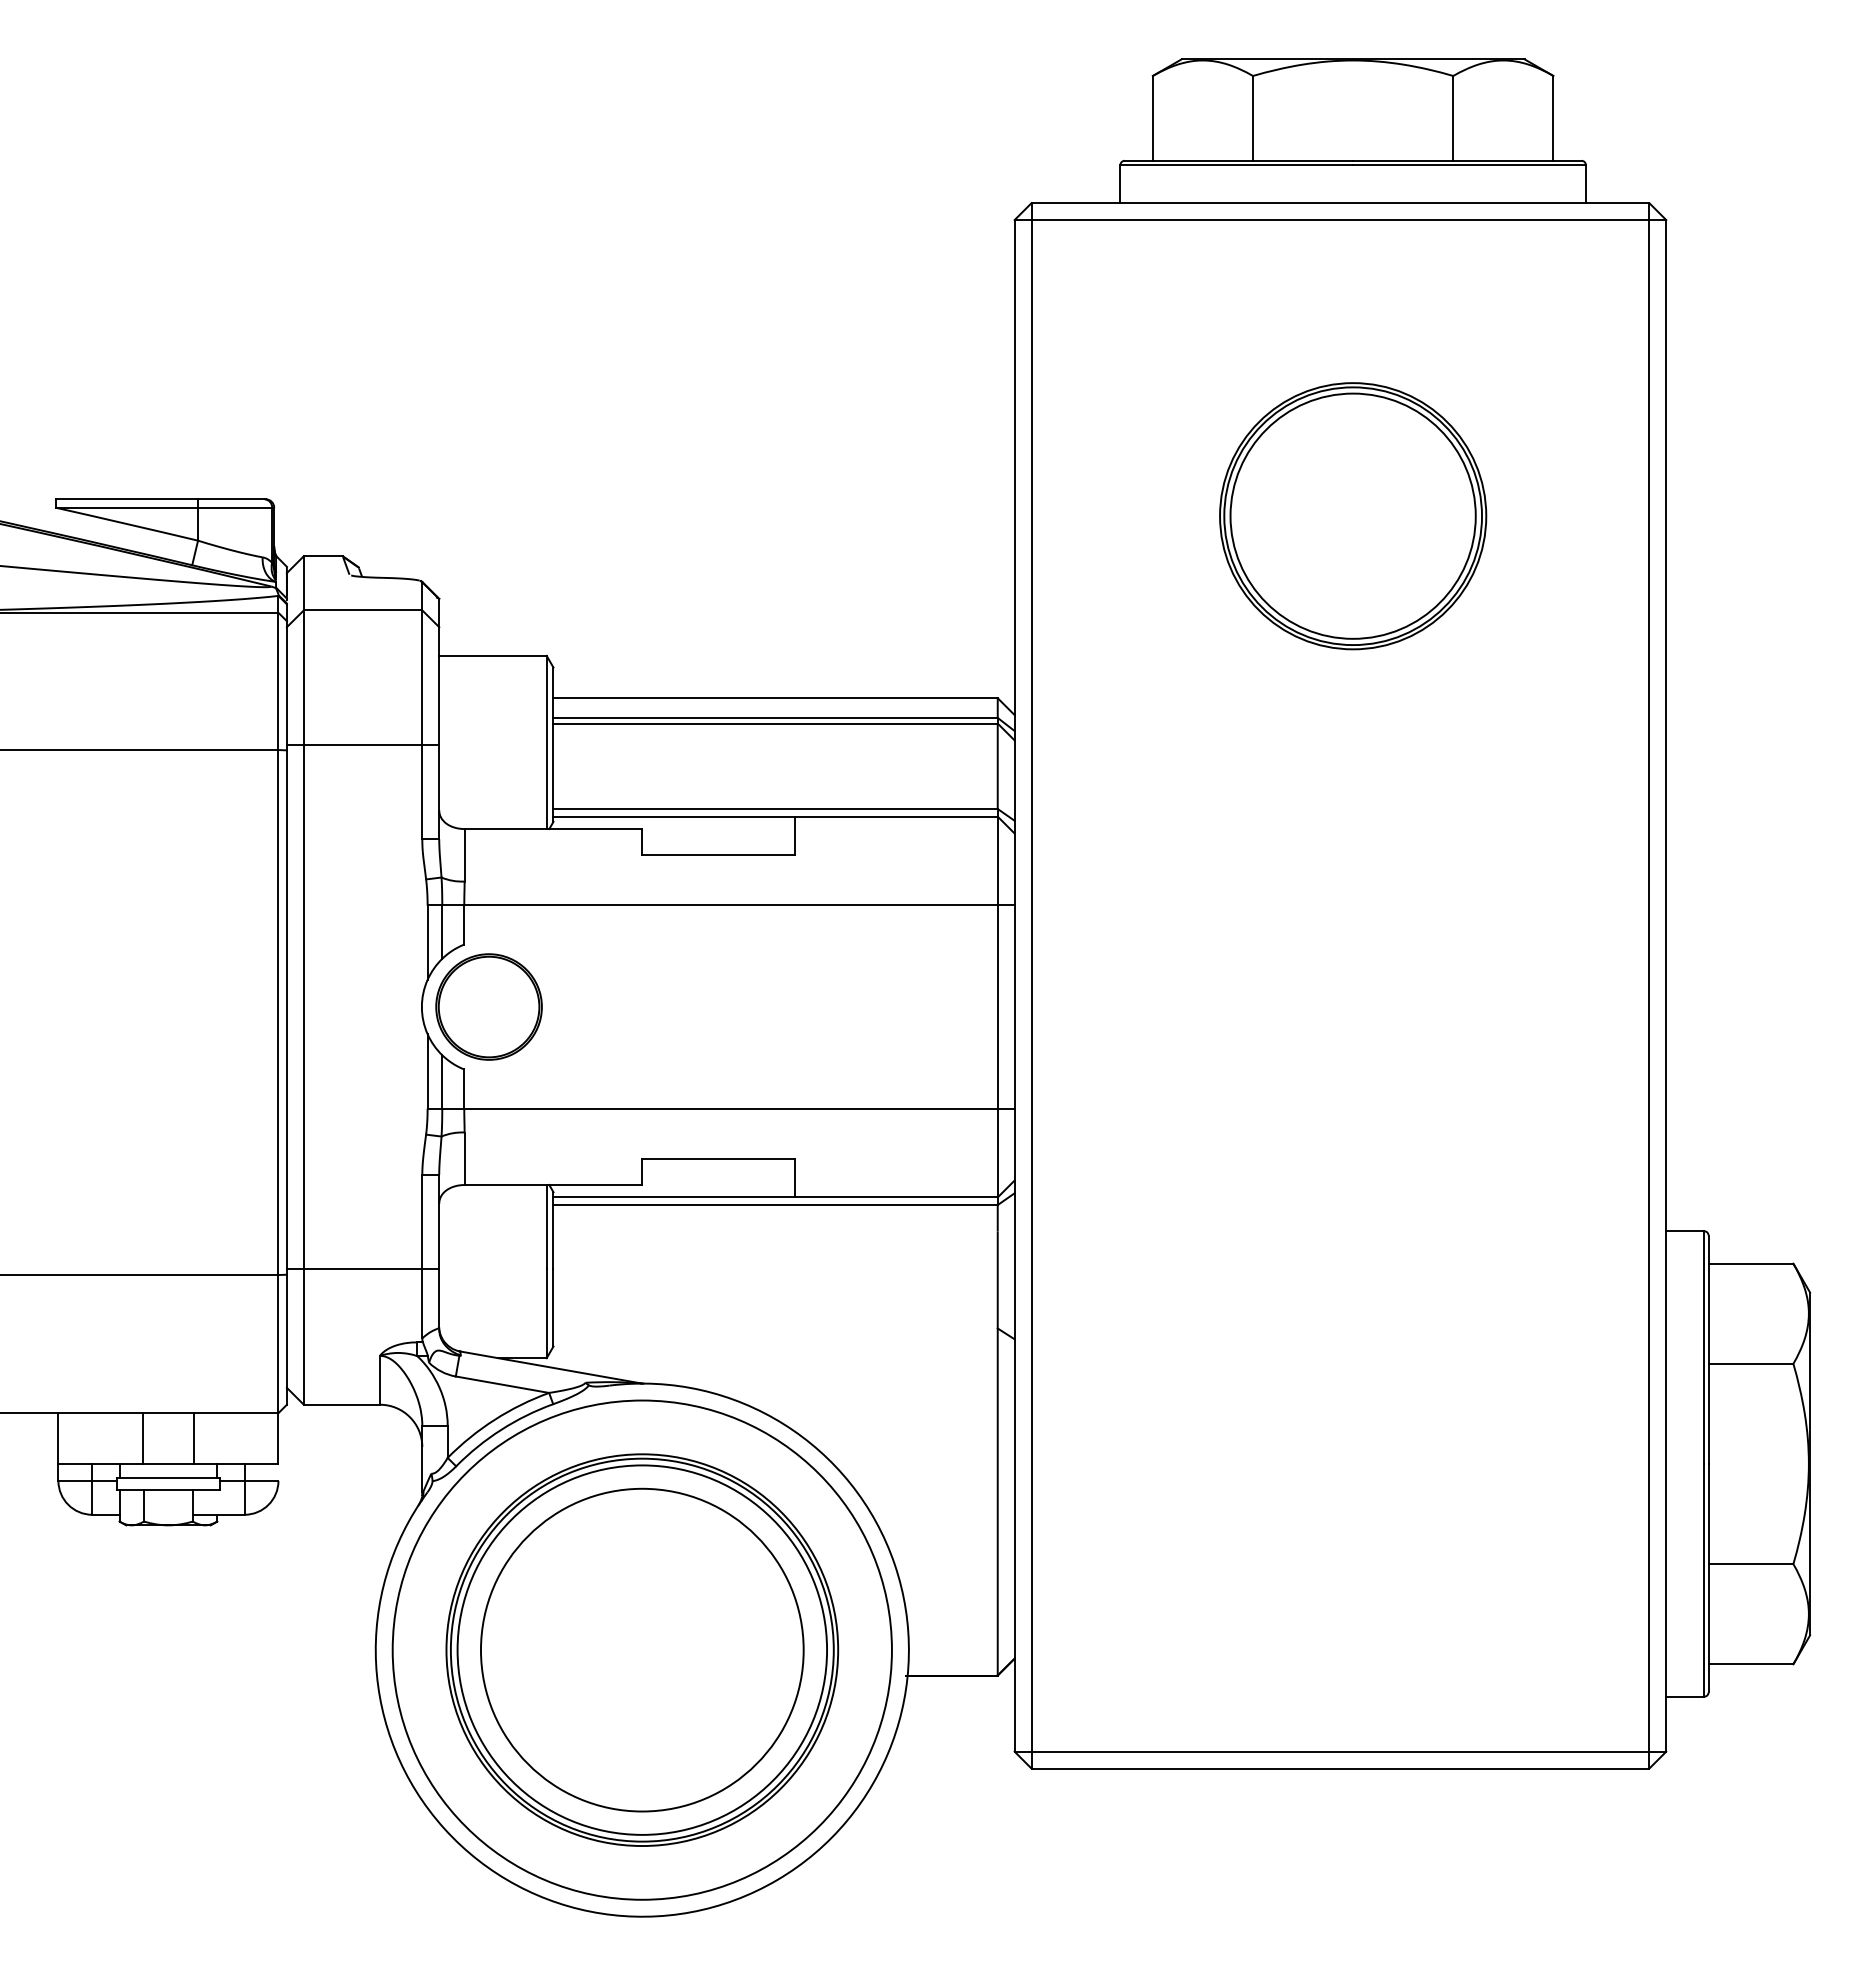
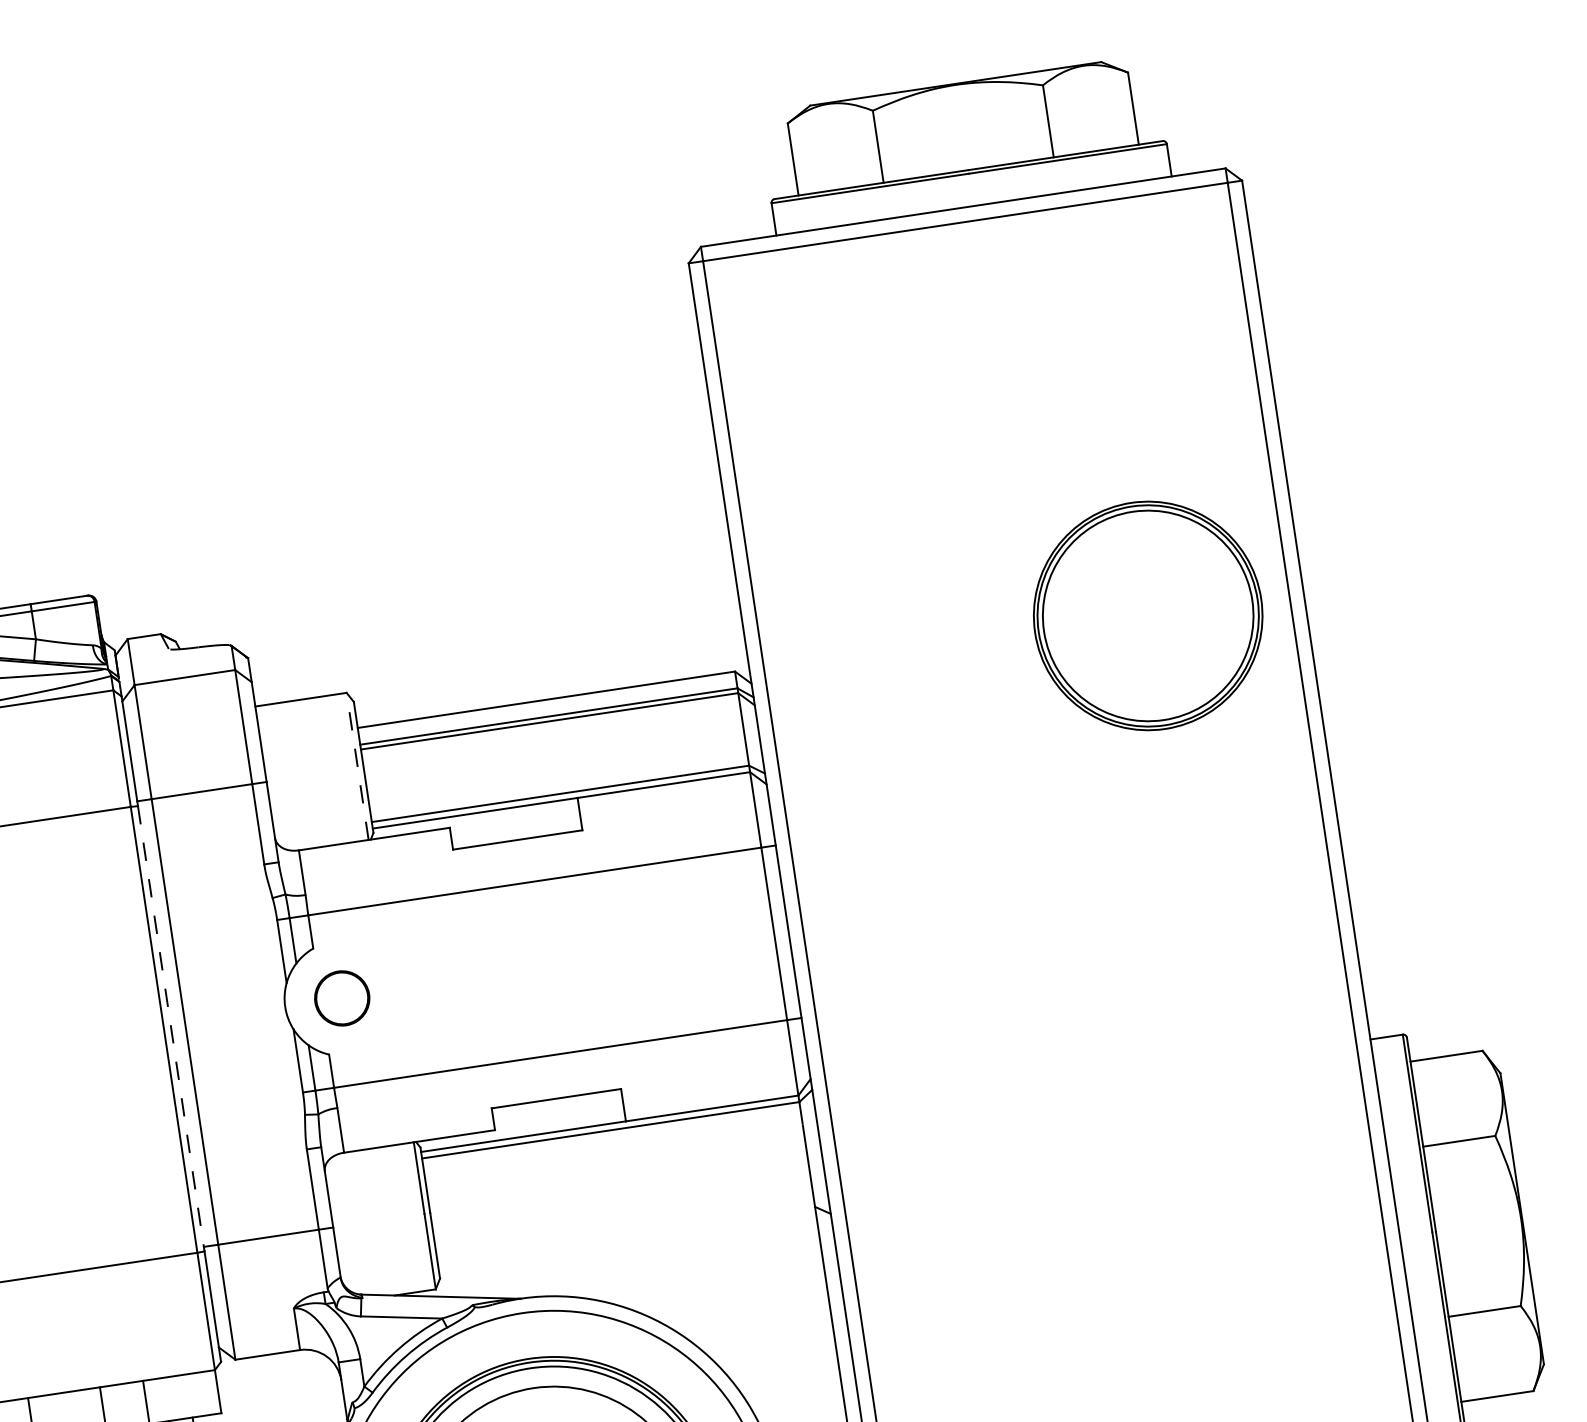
part: (1353, 516) -> (1148, 616), moved
line: (546, 742) -> (357, 766), solid -> dashed
part: (488, 1006) -> (341, 998), size x0.6
line: (286, 1013) -> (171, 1029), solid -> dashed

